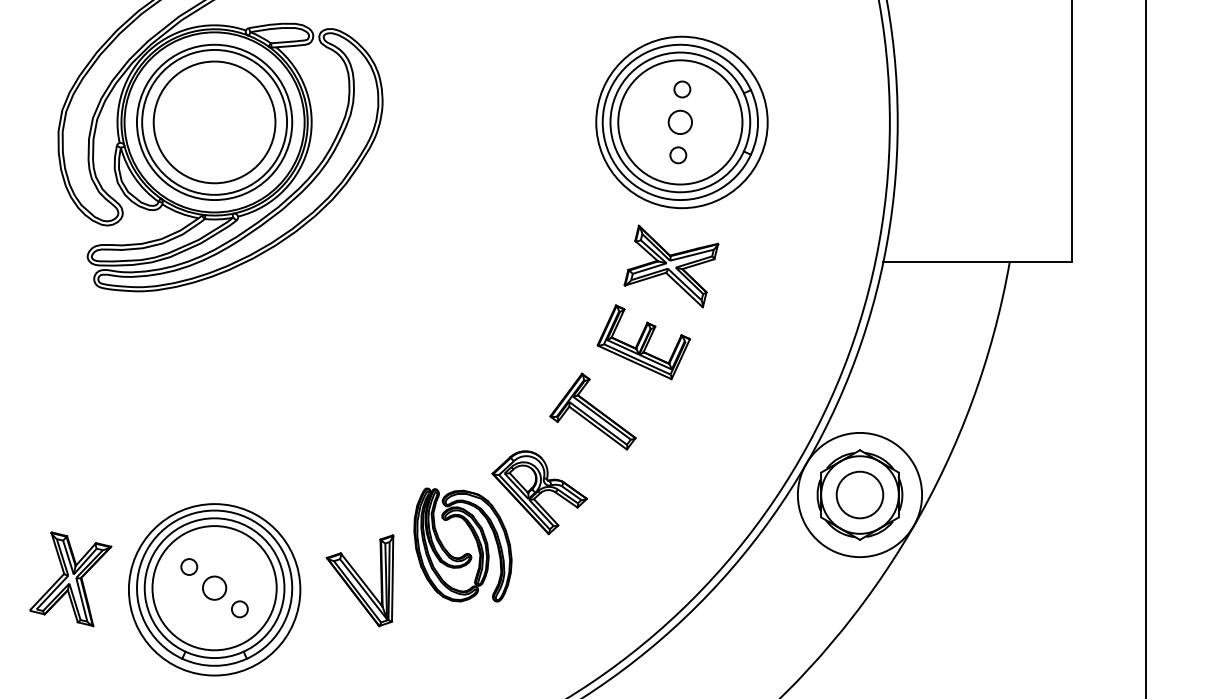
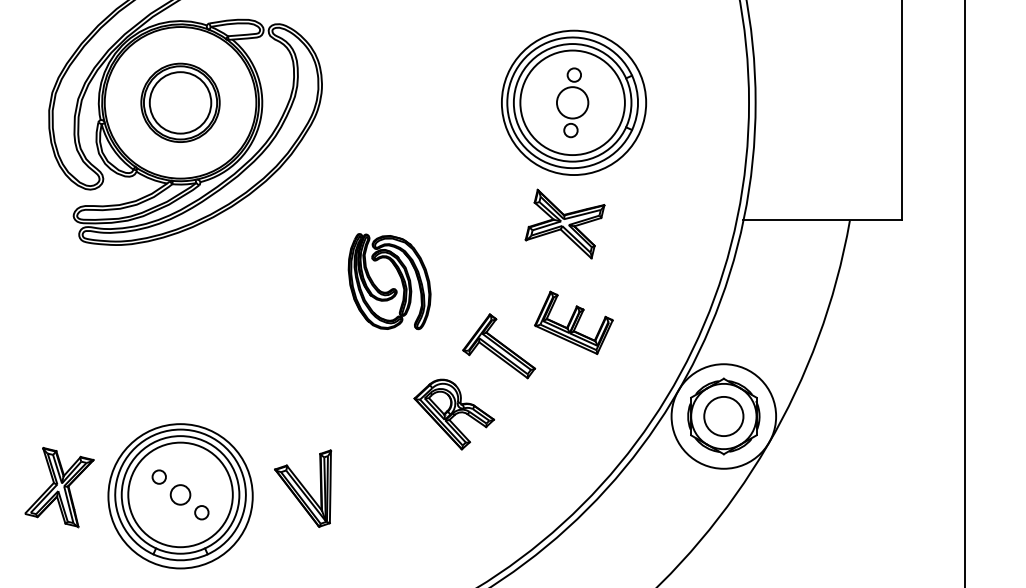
part: (214, 122) -> (180, 102), size x0.6
circle: (680, 122) -> (572, 102), size x1.6
part: (643, 341) -> (573, 322), moved
part: (465, 553) -> (391, 288), moved

